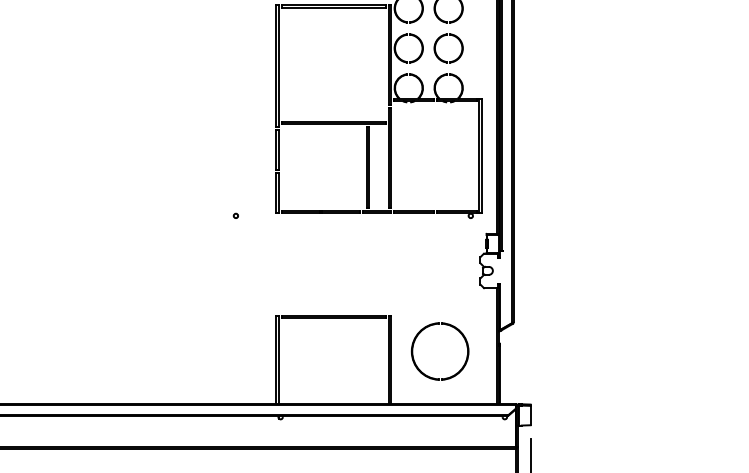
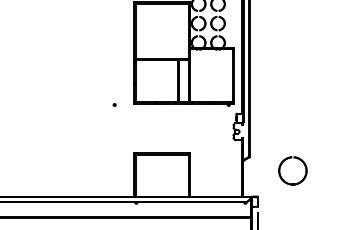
part: (439, 350) -> (292, 170), moved

